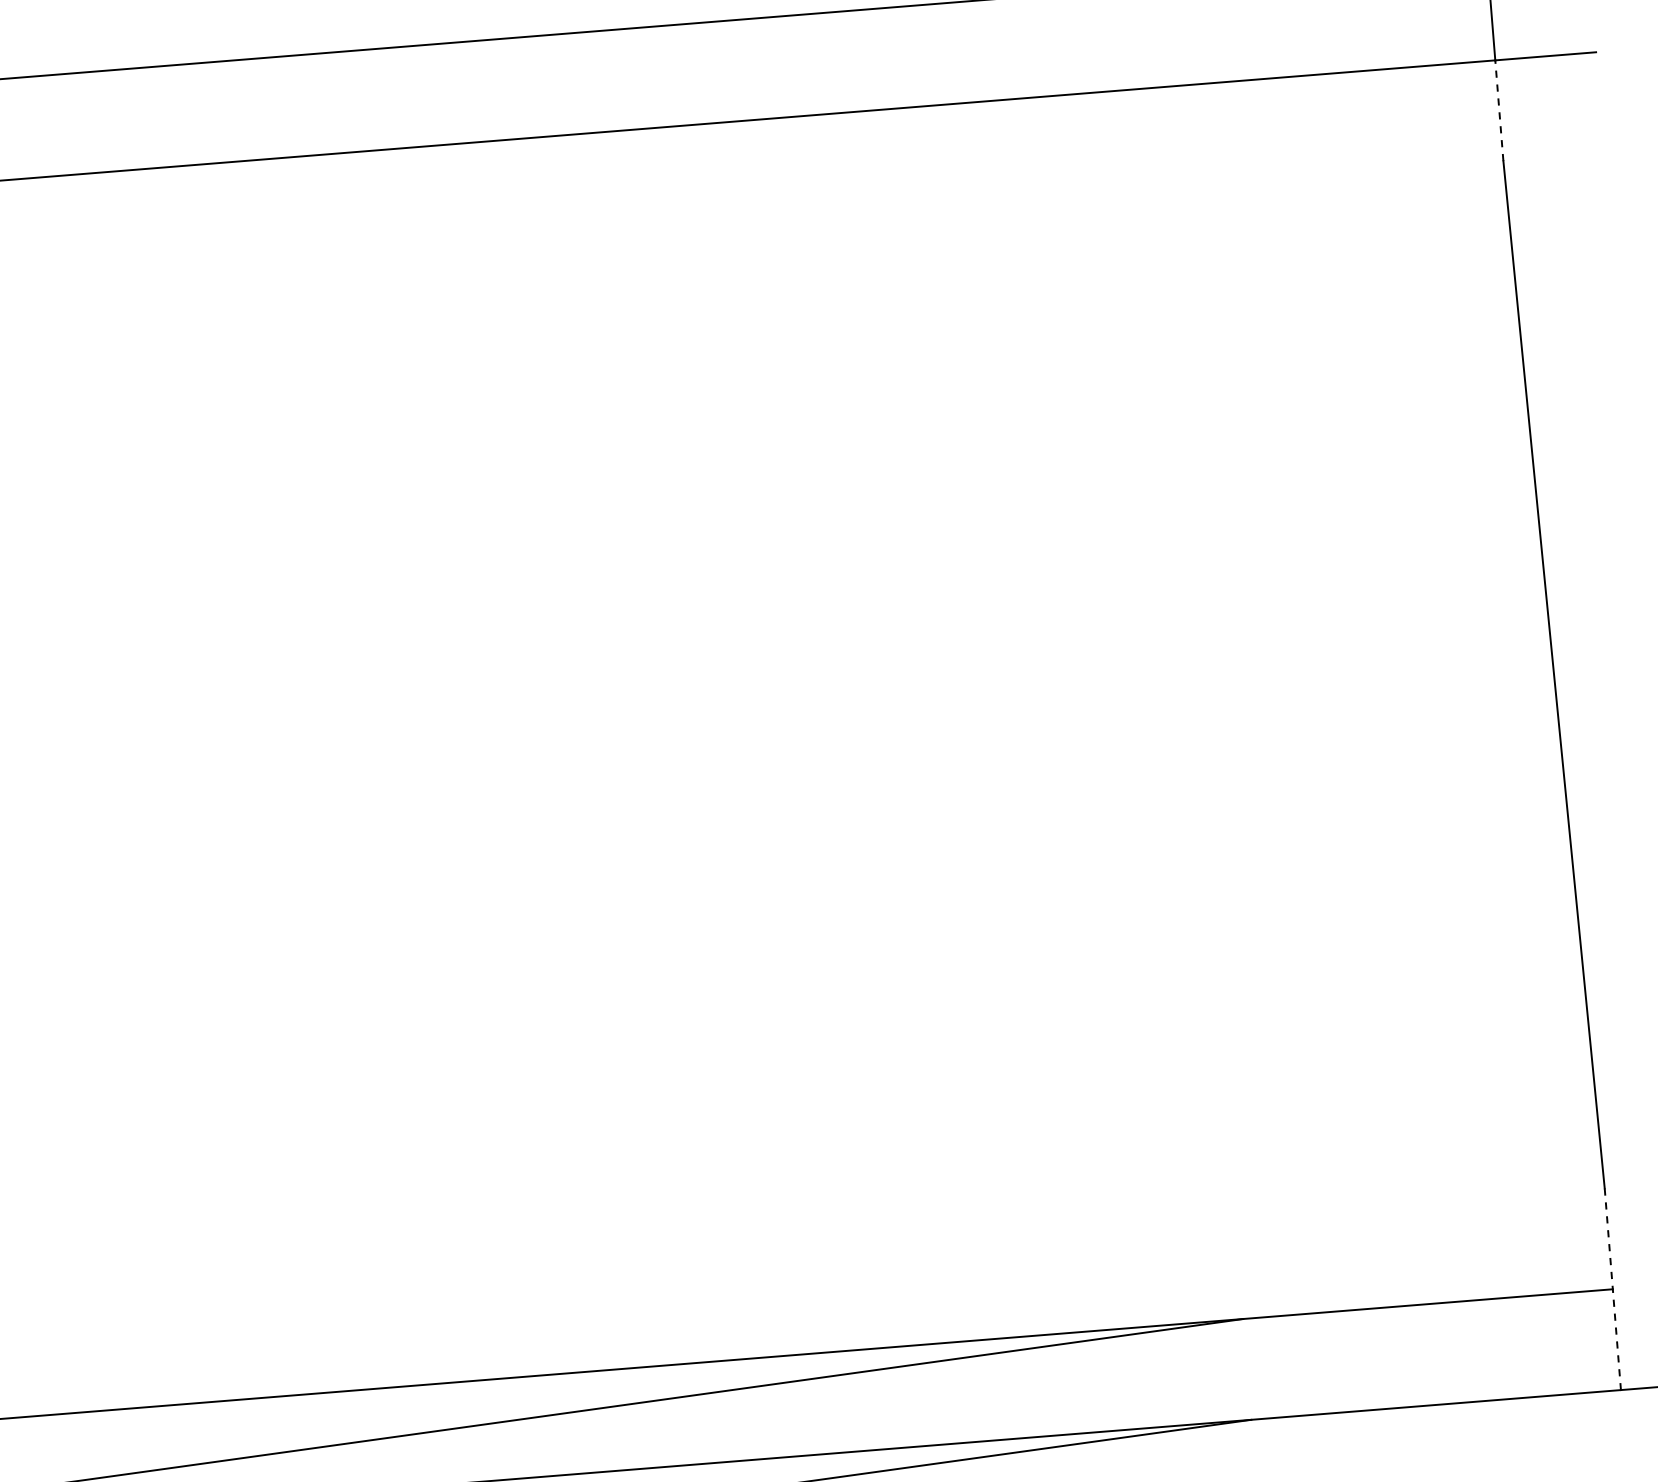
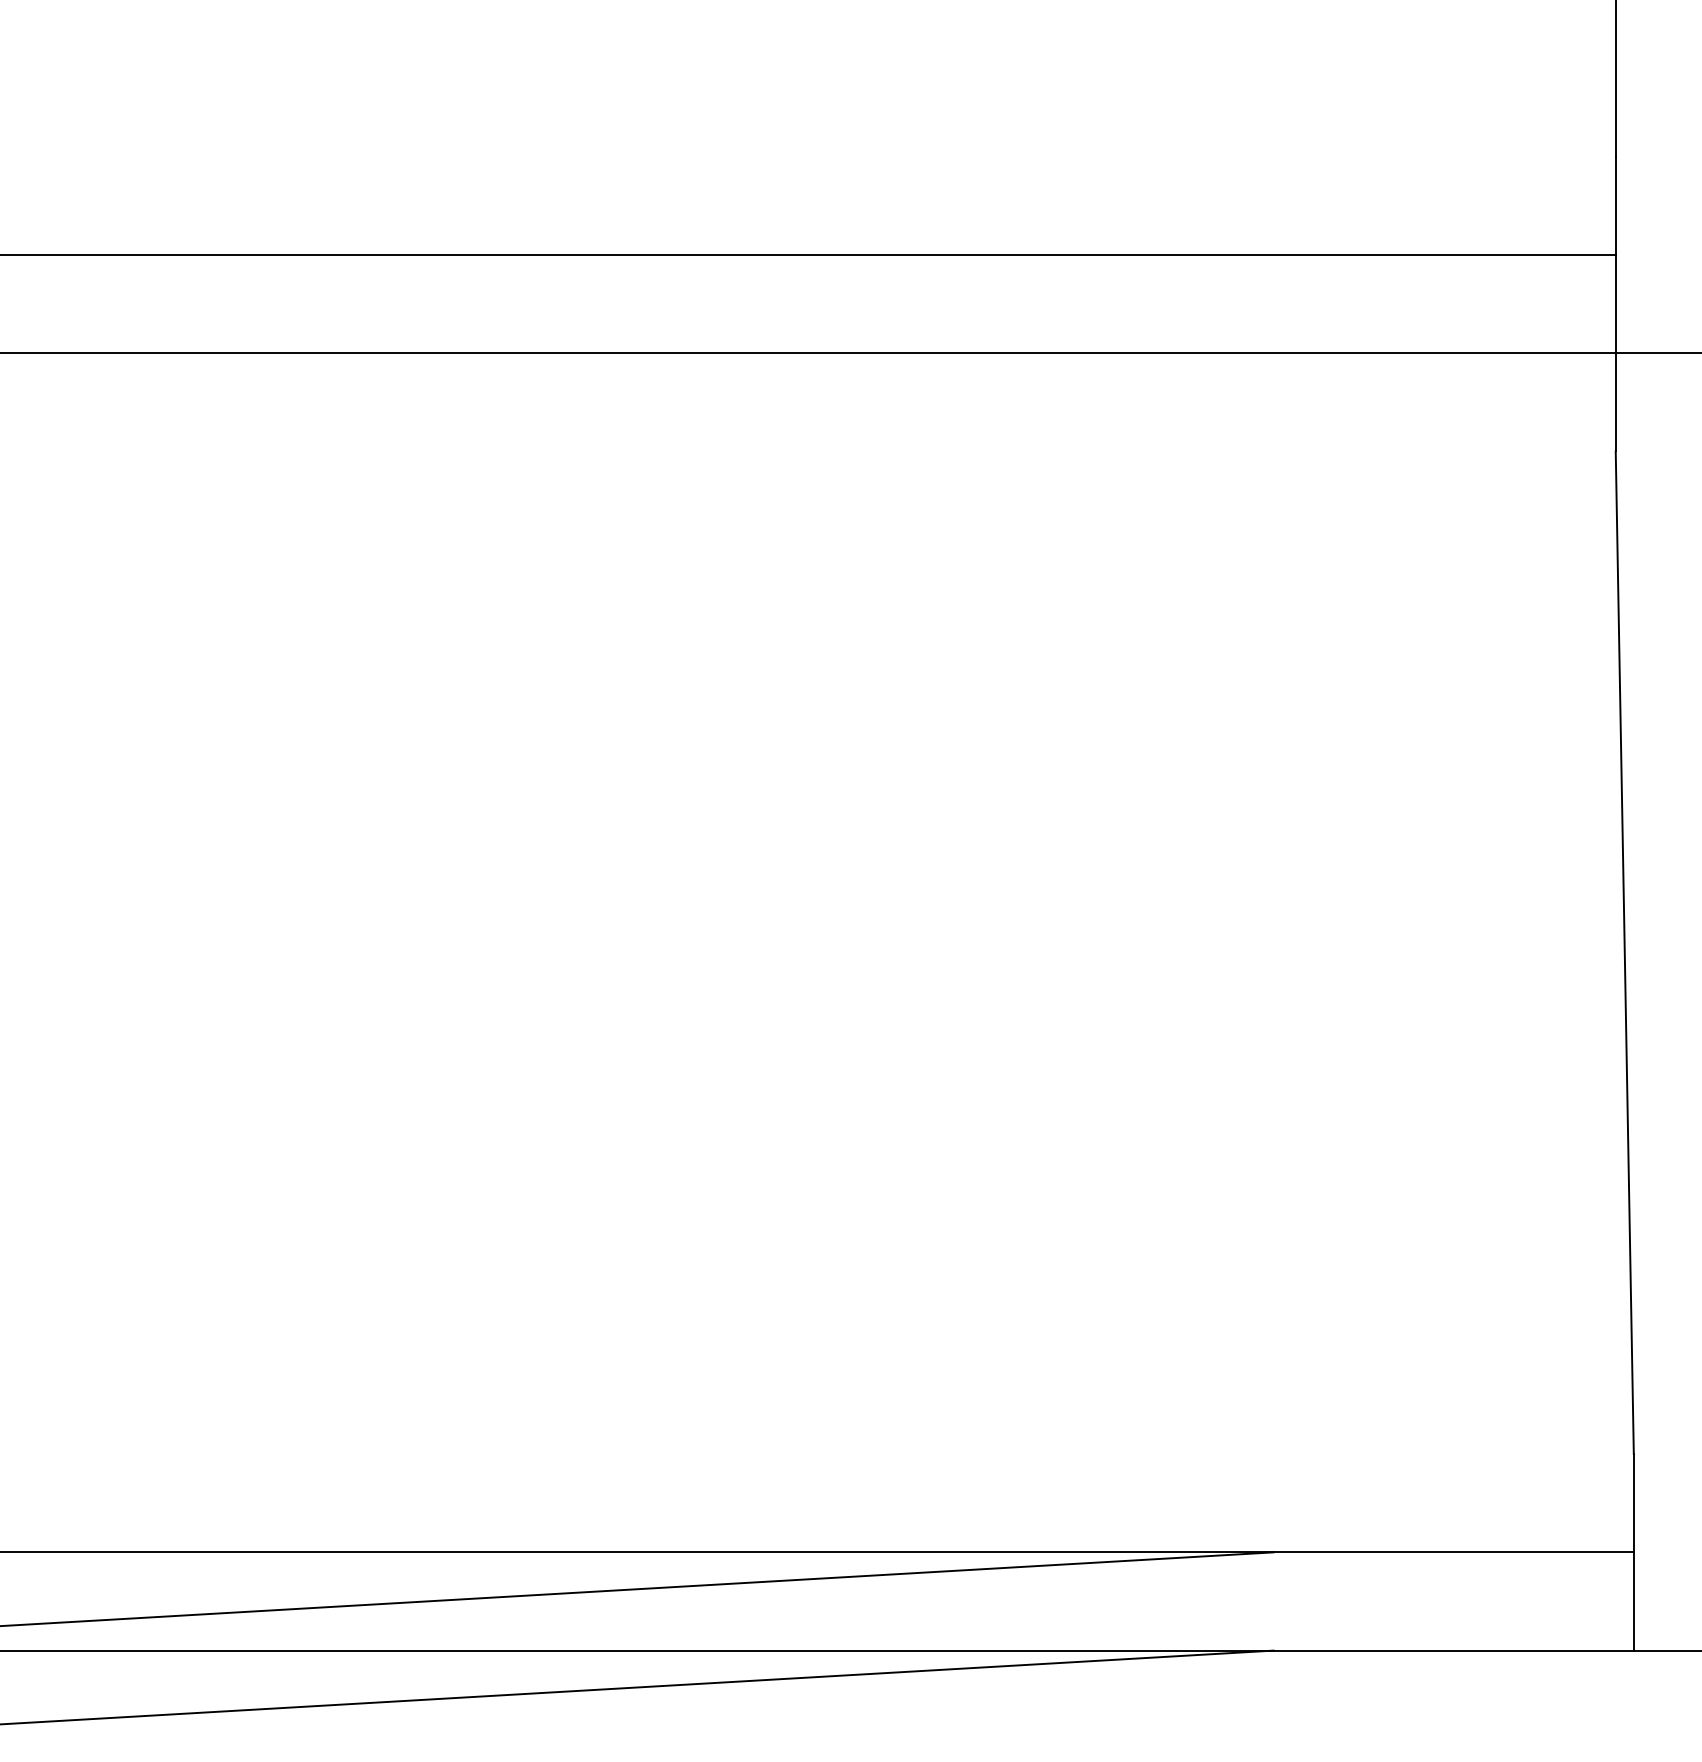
line: (1499, 110) -> (1615, 401), dashed -> solid
line: (1612, 1289) -> (1633, 1552), dashed -> solid

